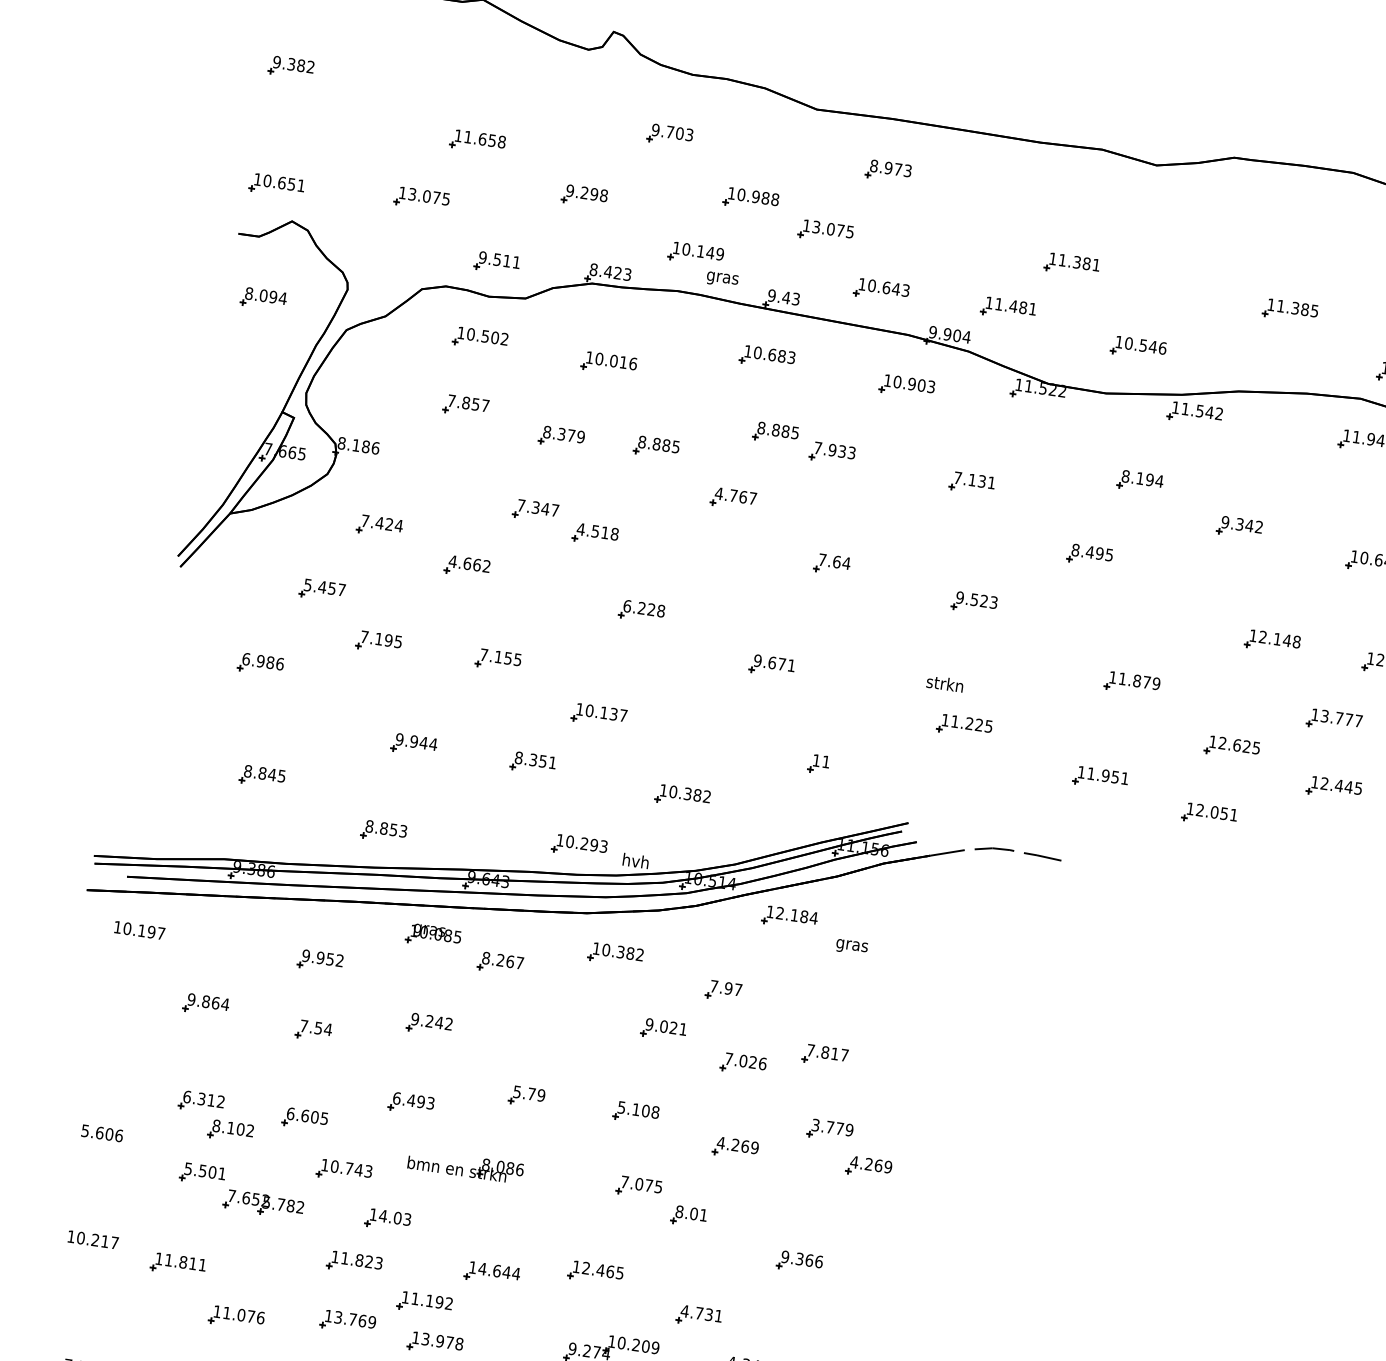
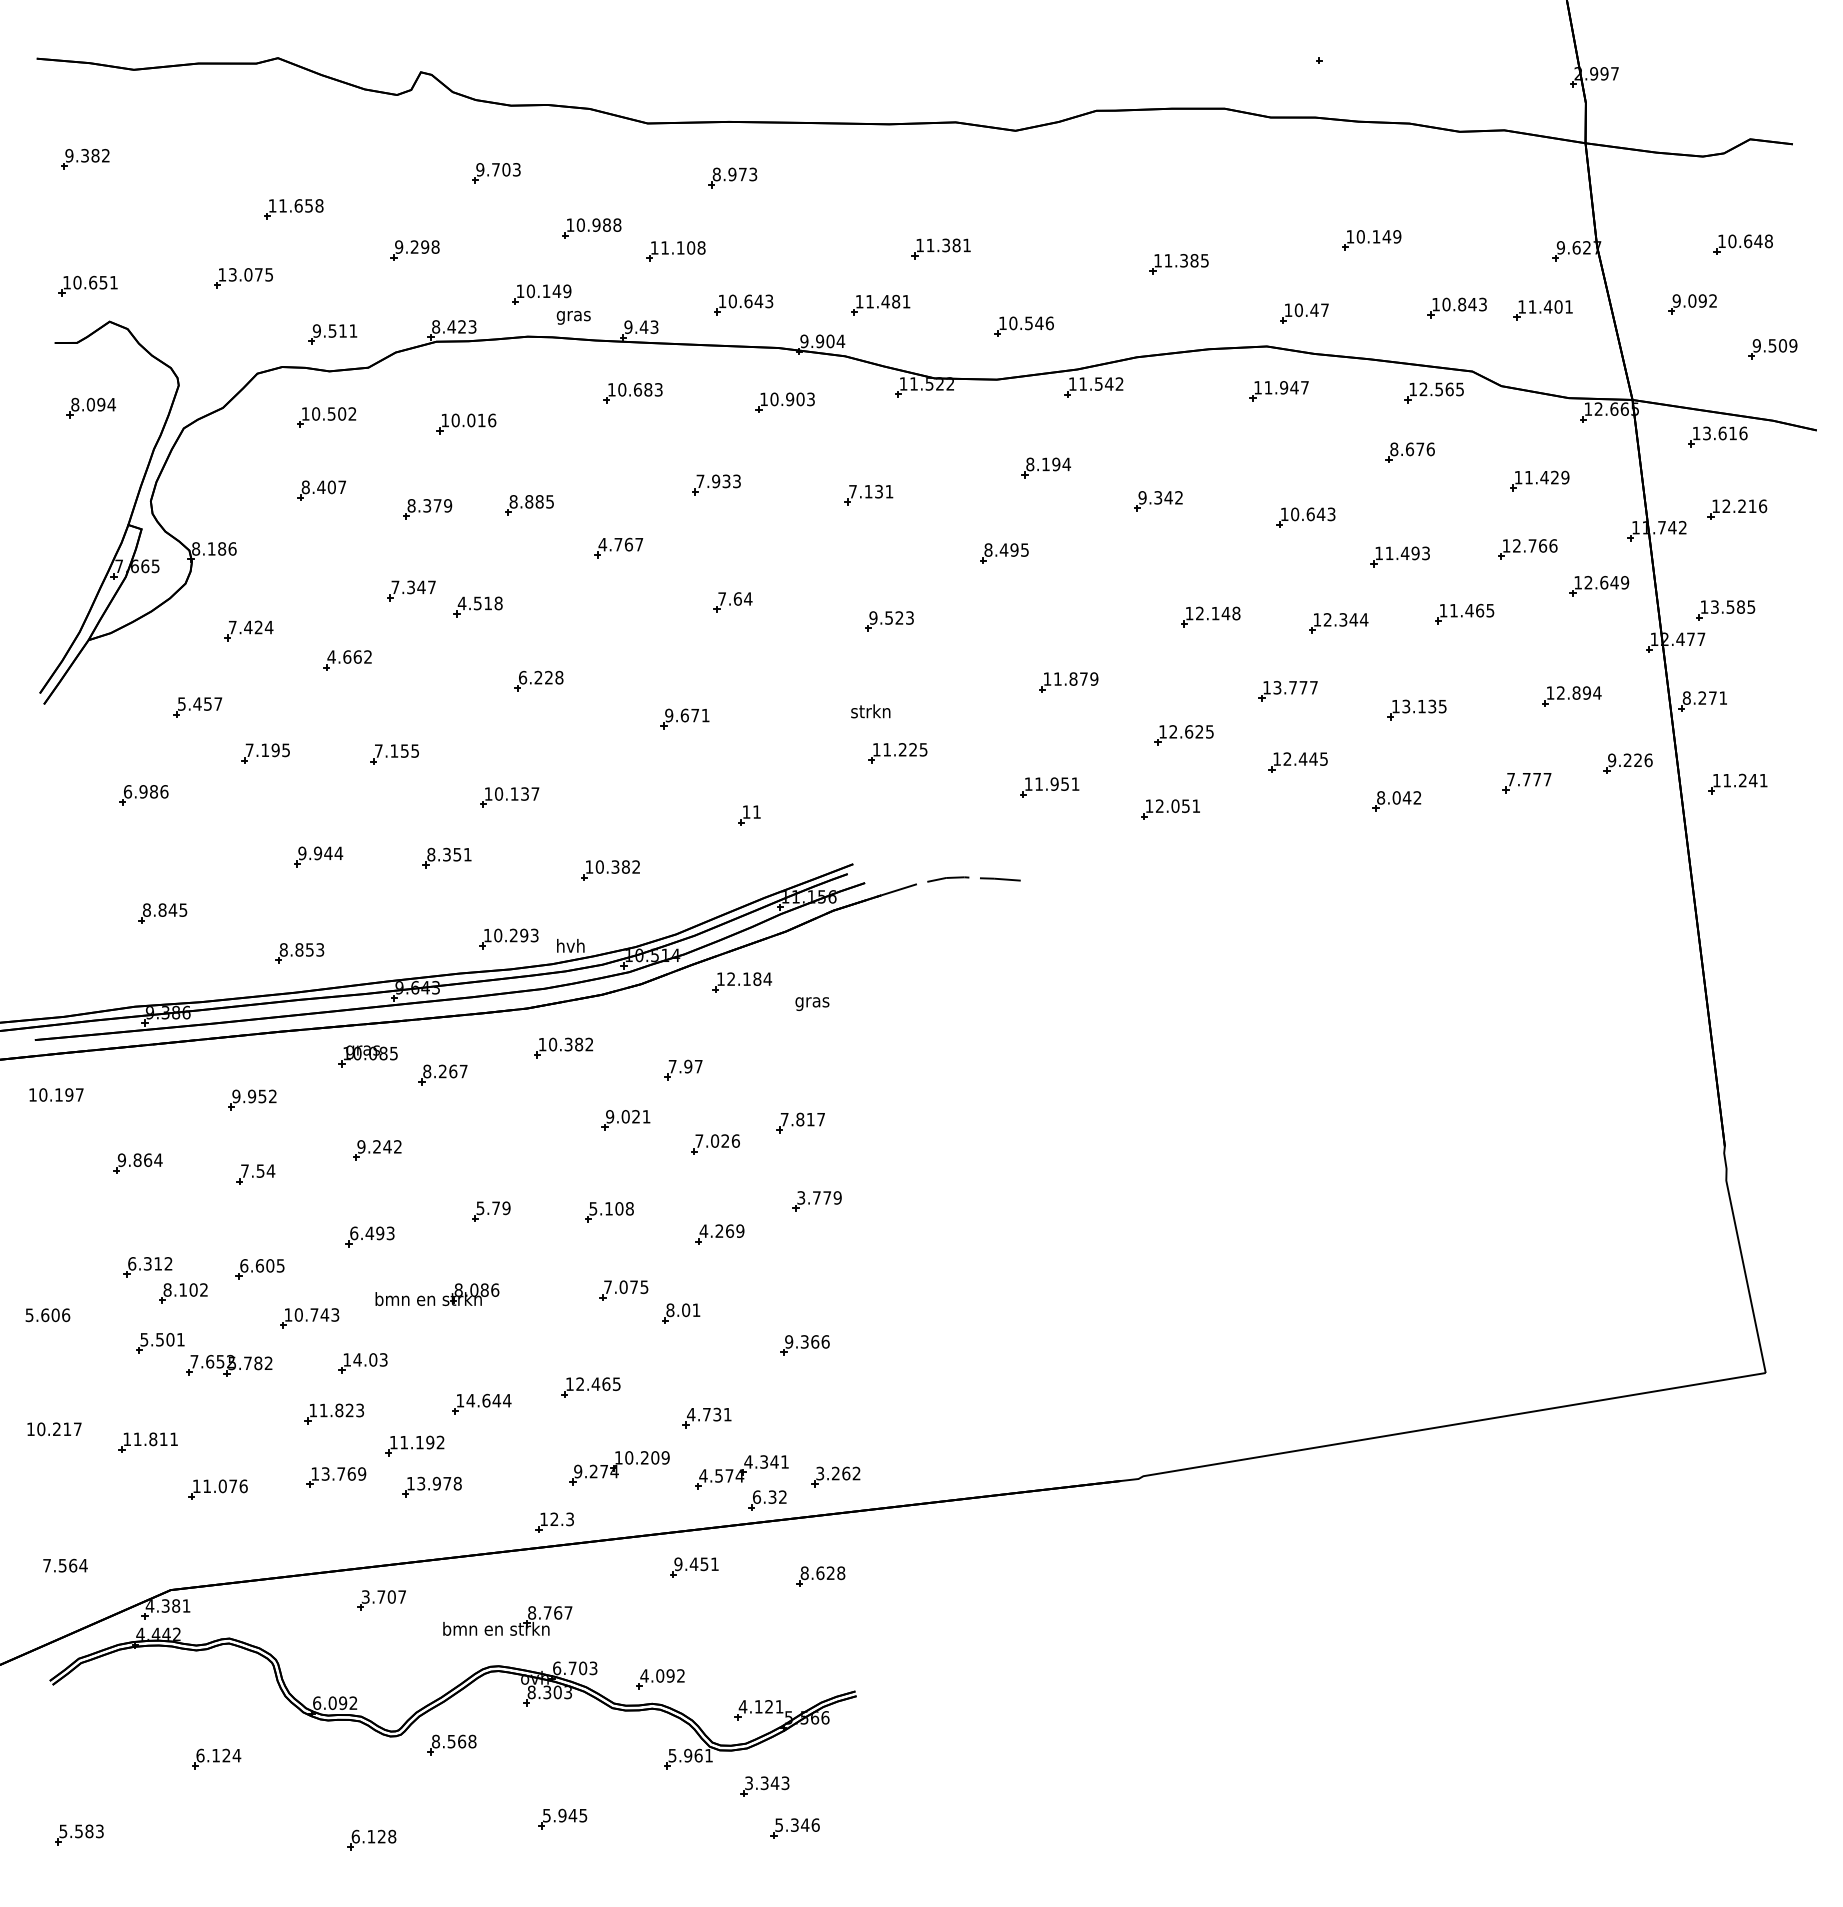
text: (833, 229) -> (683, 247), 13.075 -> 11.108
text: (463, 402) -> (318, 487), 7.857 -> 8.407
part: (775, 433) -> (653, 472), removed
part: (868, 1167) -> (863, 1234), removed

